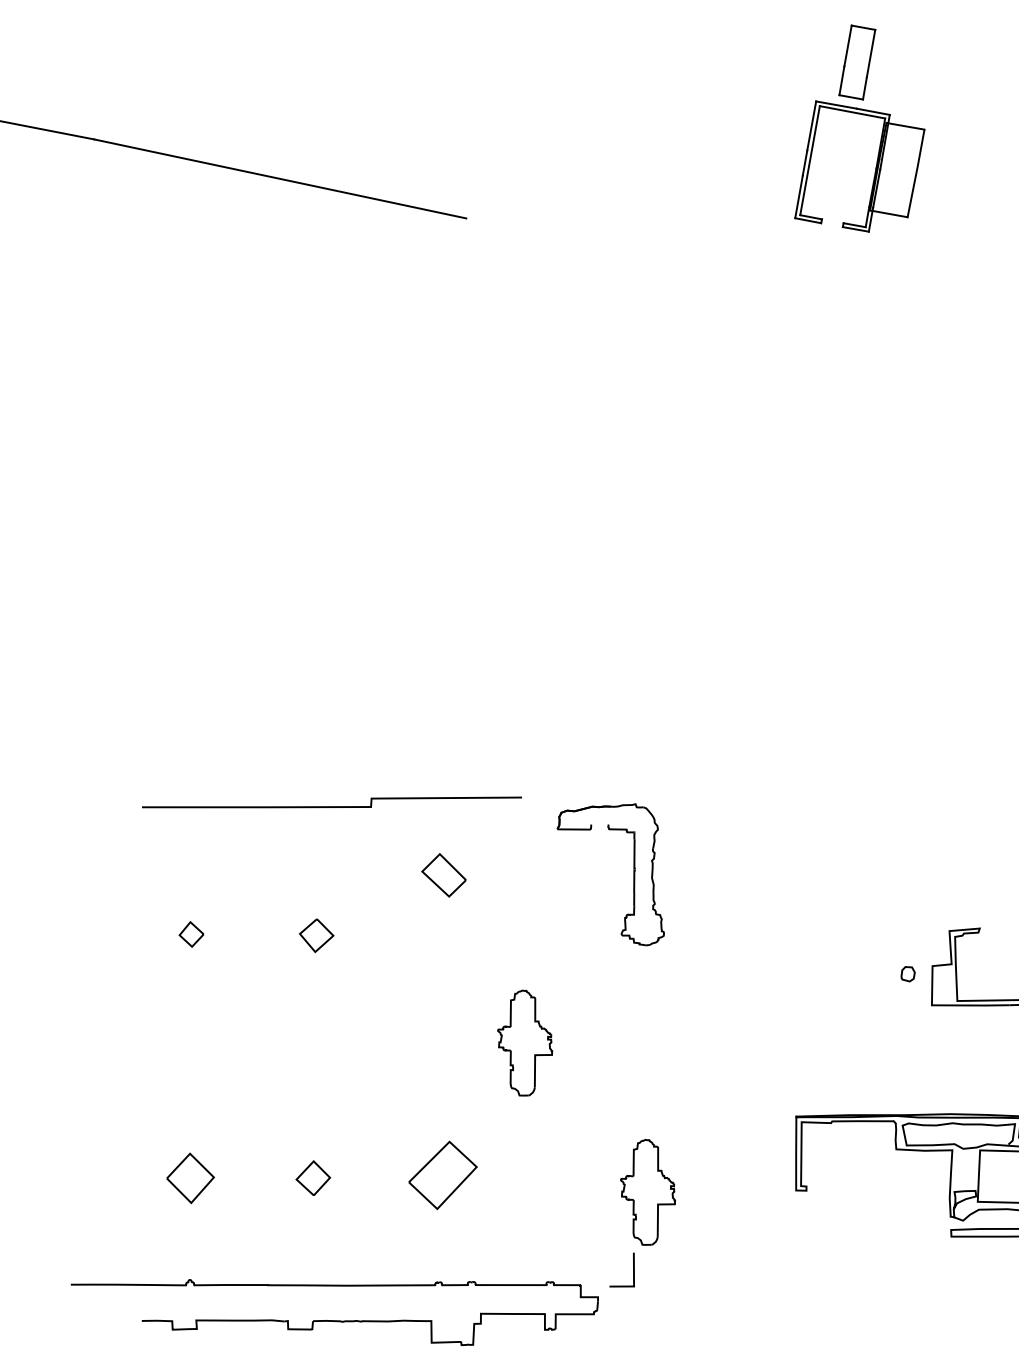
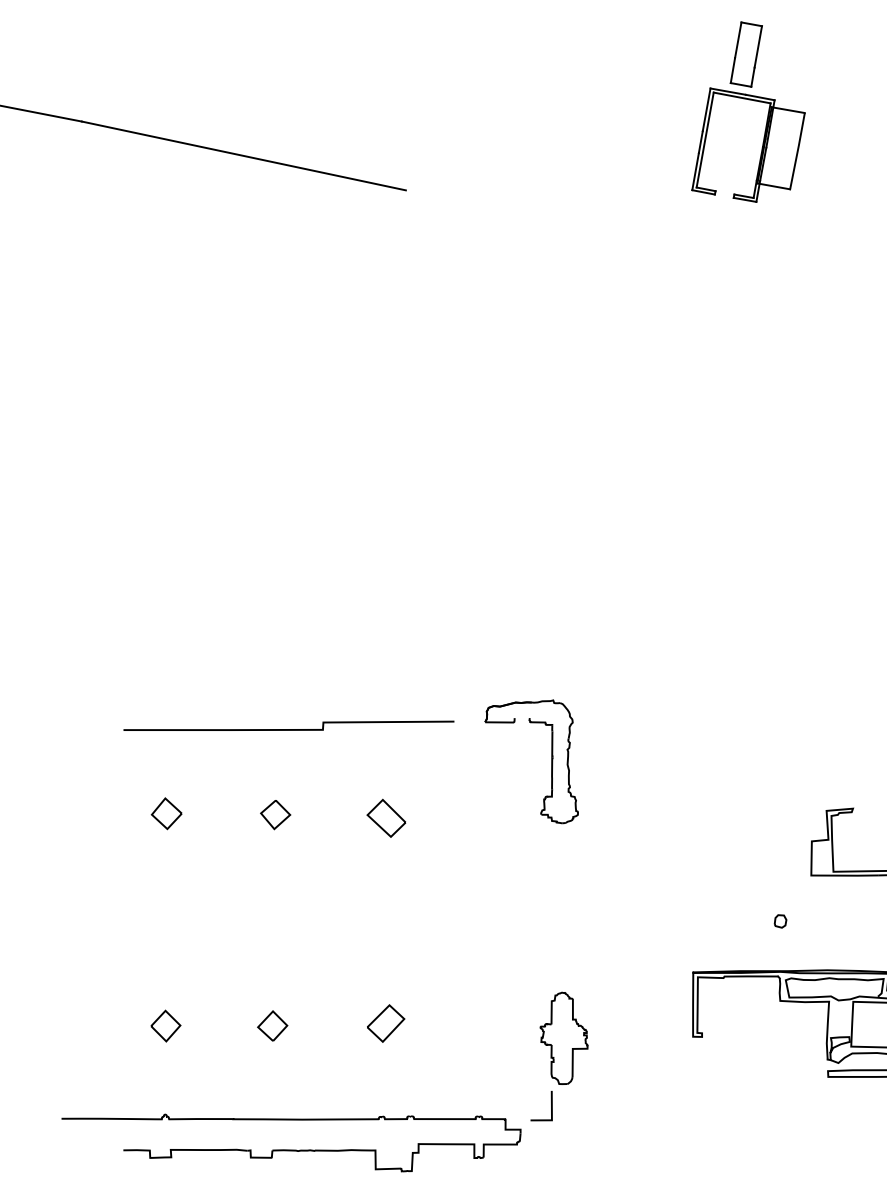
line: (331, 806) -> (288, 729), moved
part: (444, 874) -> (386, 817), moved
part: (191, 934) -> (166, 813), size x1.43
part: (908, 974) -> (780, 921), moved
part: (524, 1042) -> (456, 907), removed
part: (444, 1175) -> (386, 1023), size x0.62
part: (190, 1177) -> (165, 1025), size x0.71

